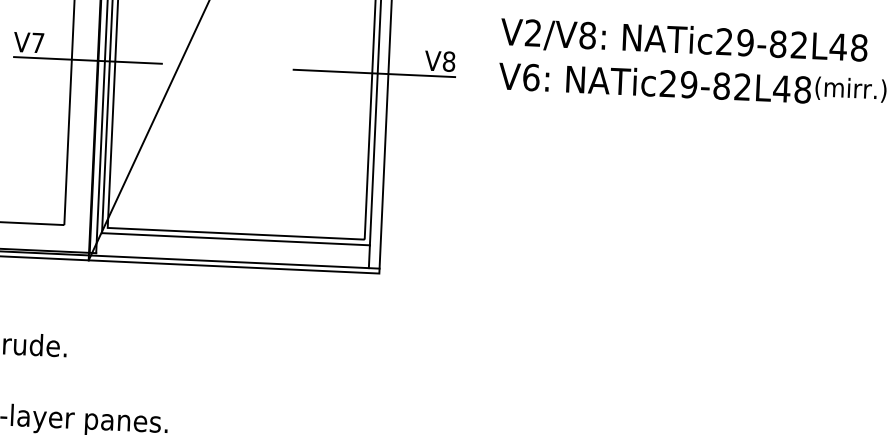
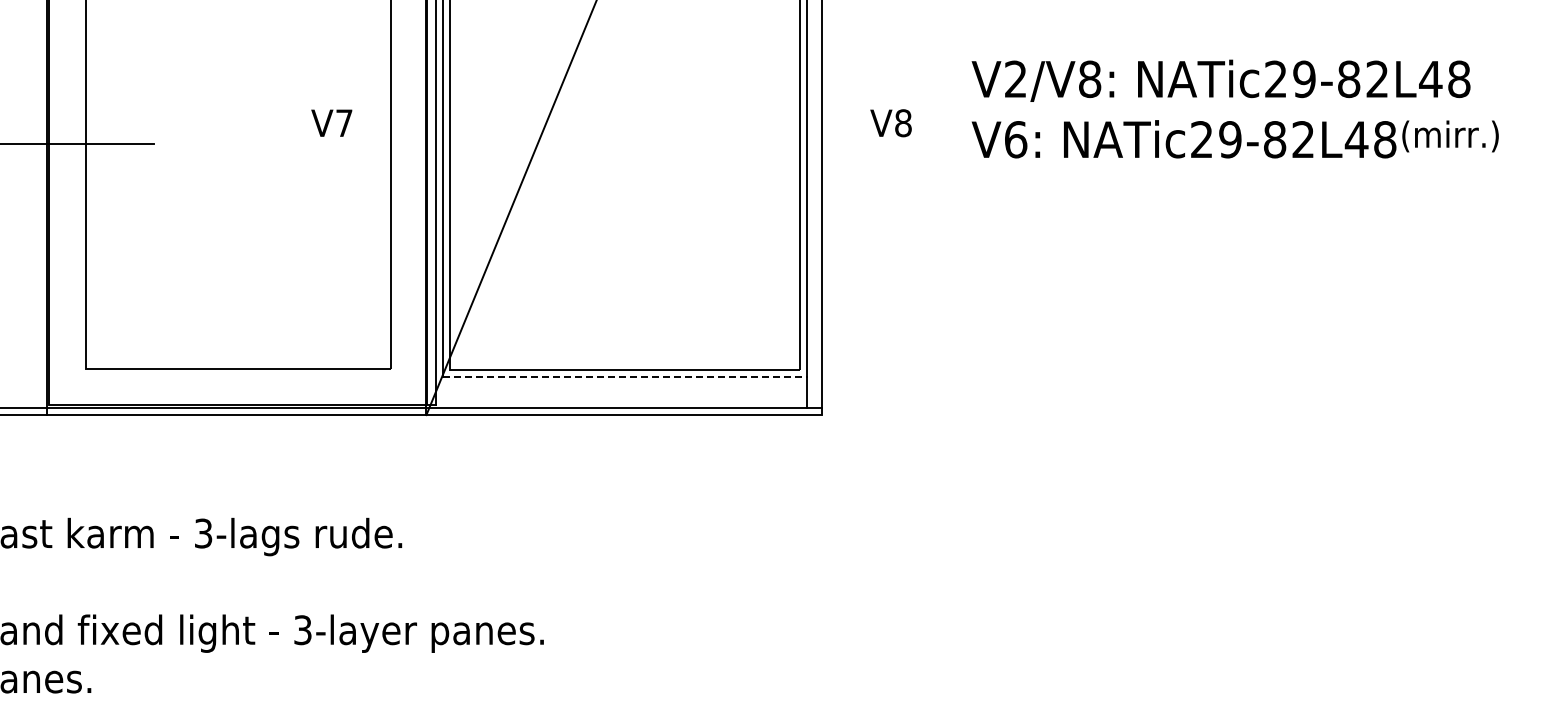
line: (87, 60) -> (412, 143), removed
line: (374, 73) -> (802, 143), removed
line: (236, 239) -> (625, 377), solid -> dashed

